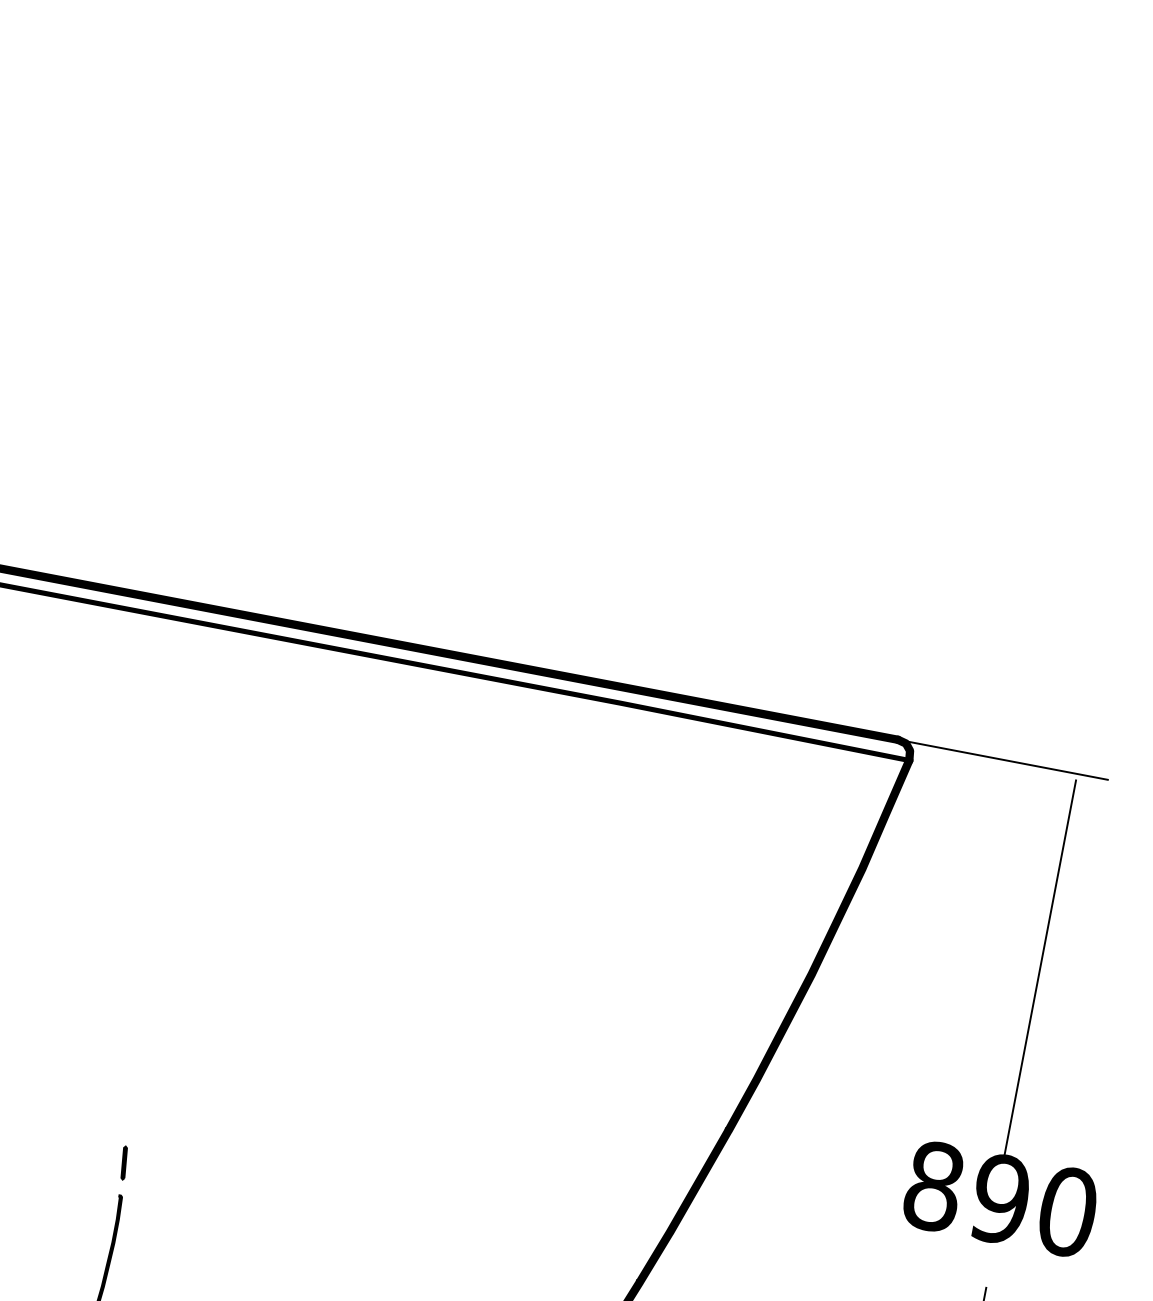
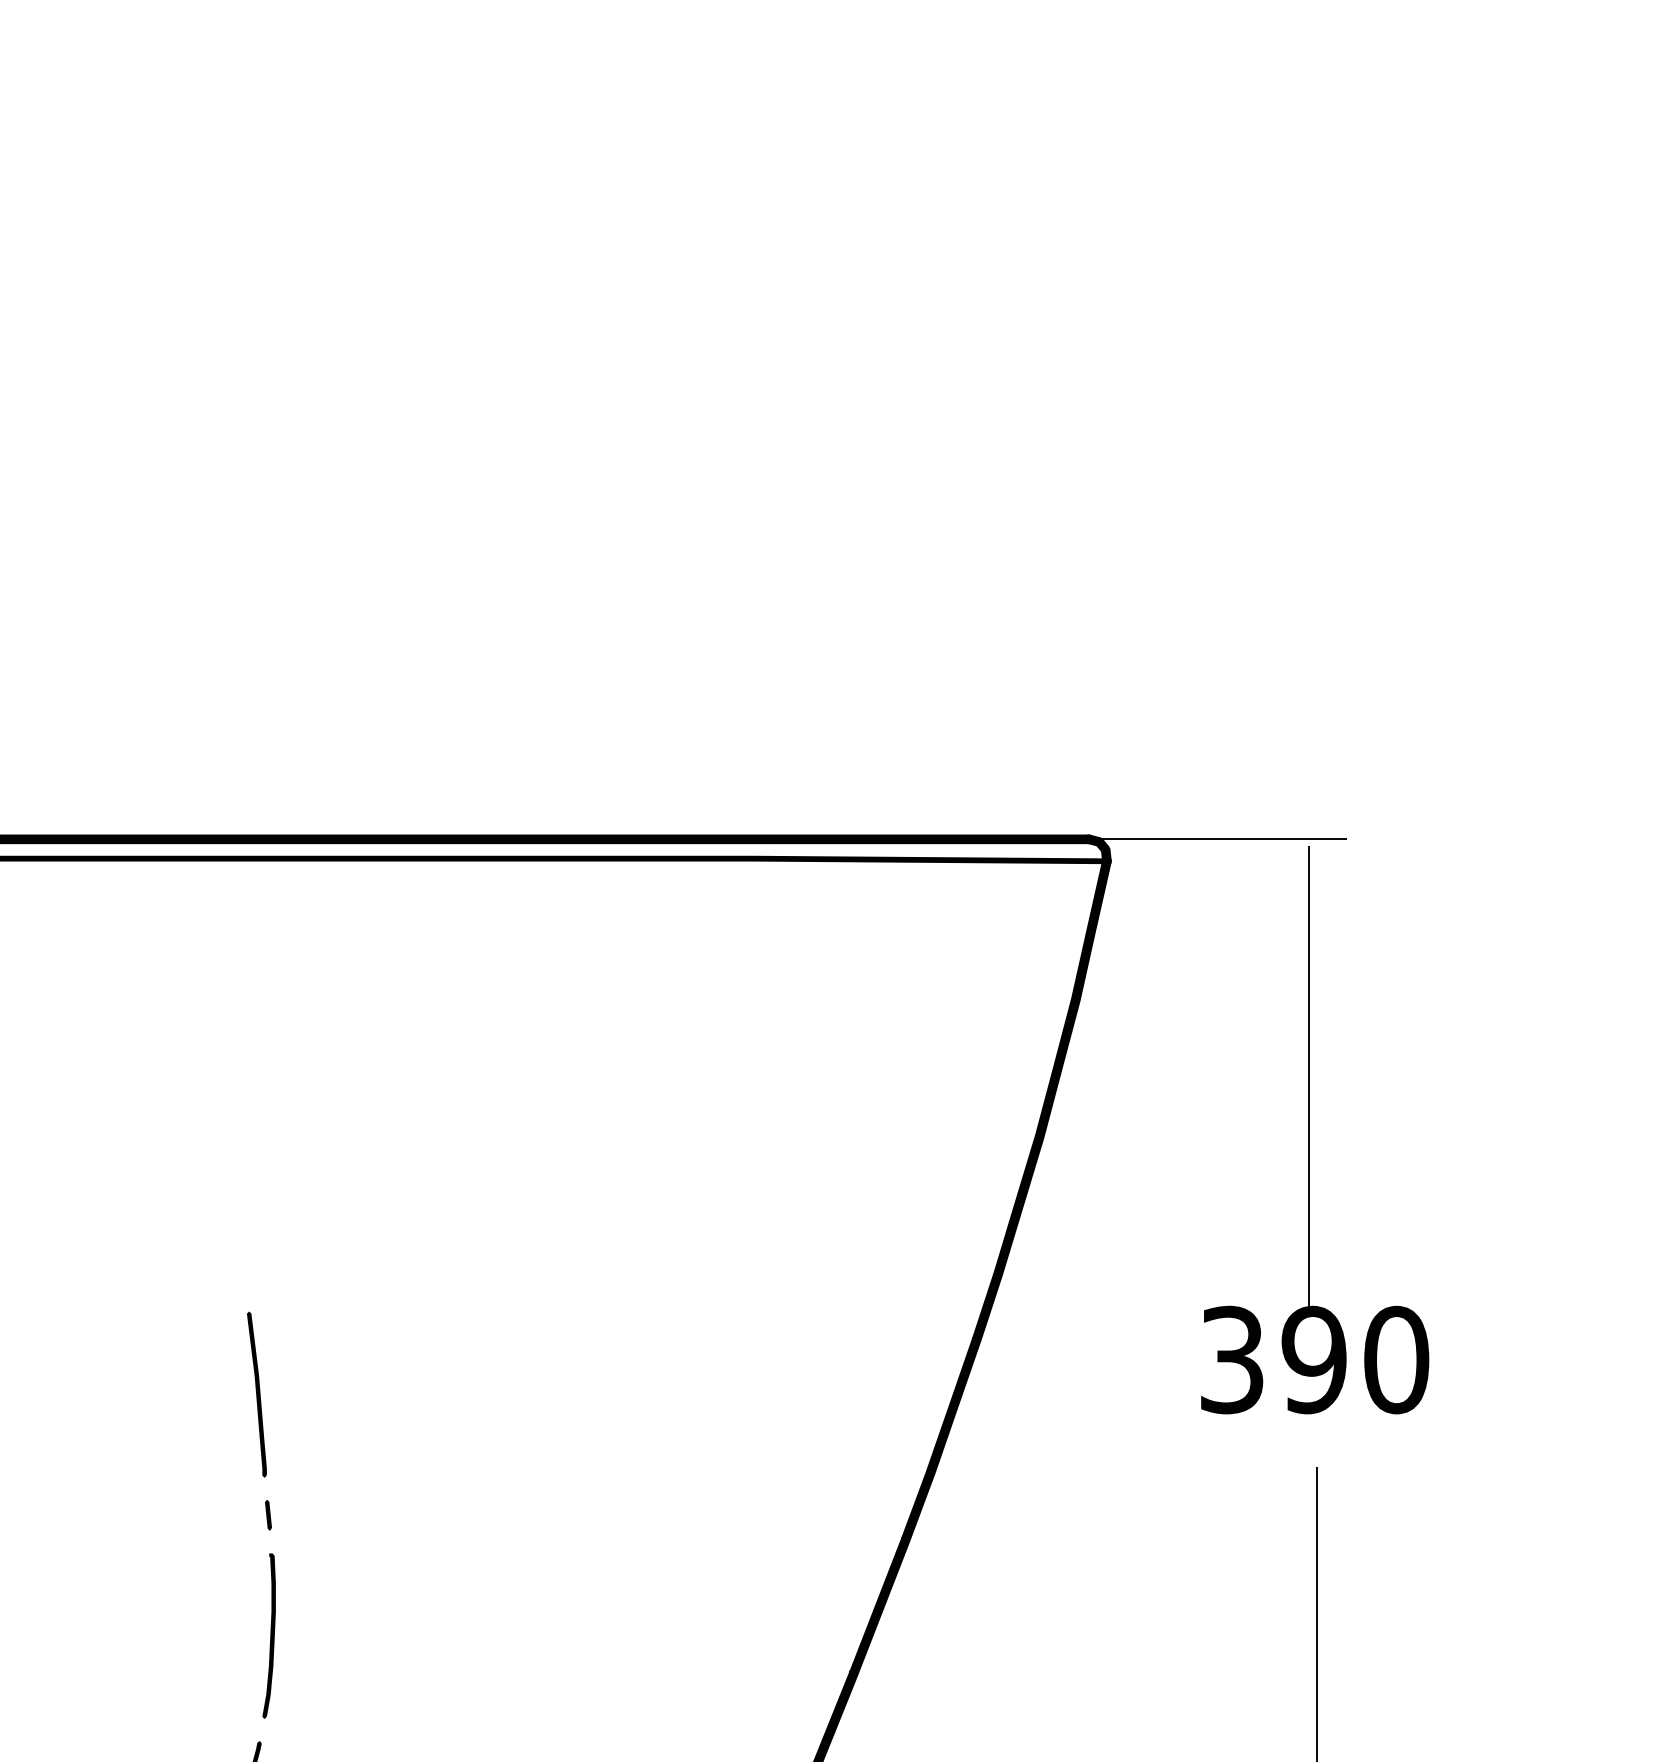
part: (133, 1062) -> (256, 1394), added
part: (124, 1163) -> (268, 1515), size x0.71
text: (934, 1186) -> (1232, 1359), 890 -> 390

